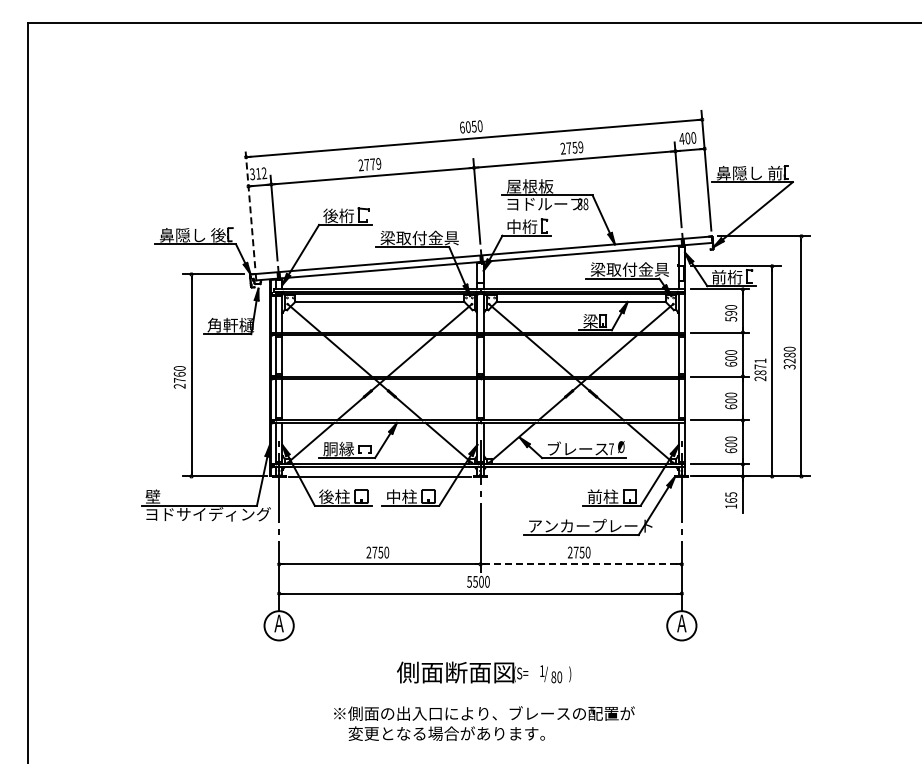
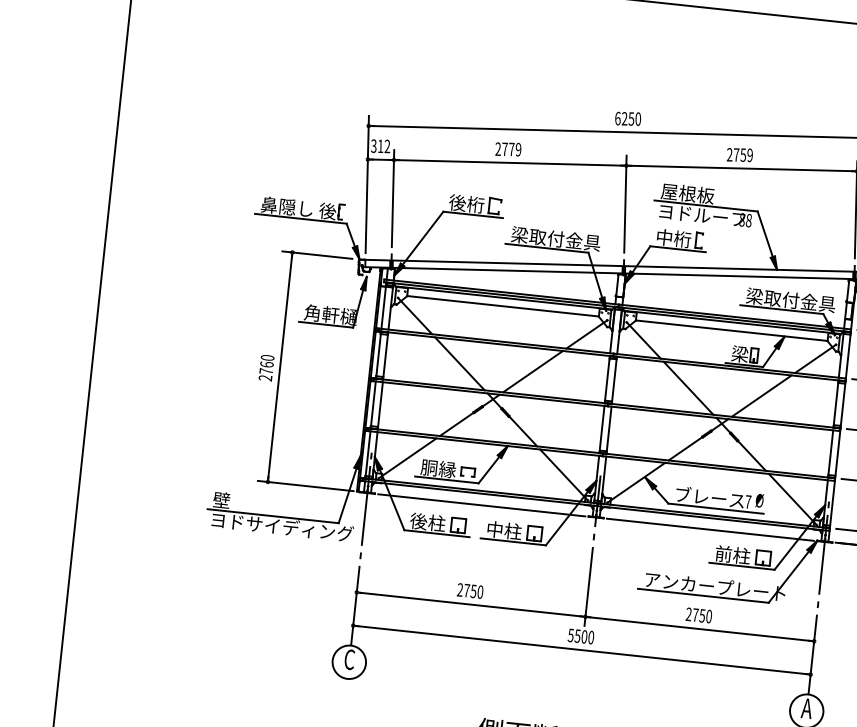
text: (468, 127) -> (624, 119), 6050 -> 6250
line: (250, 207) -> (367, 183), dashed -> solid
line: (581, 476) -> (710, 529), added
line: (581, 564) -> (700, 629), dashed -> solid
text: (278, 623) -> (348, 659), A -> C

